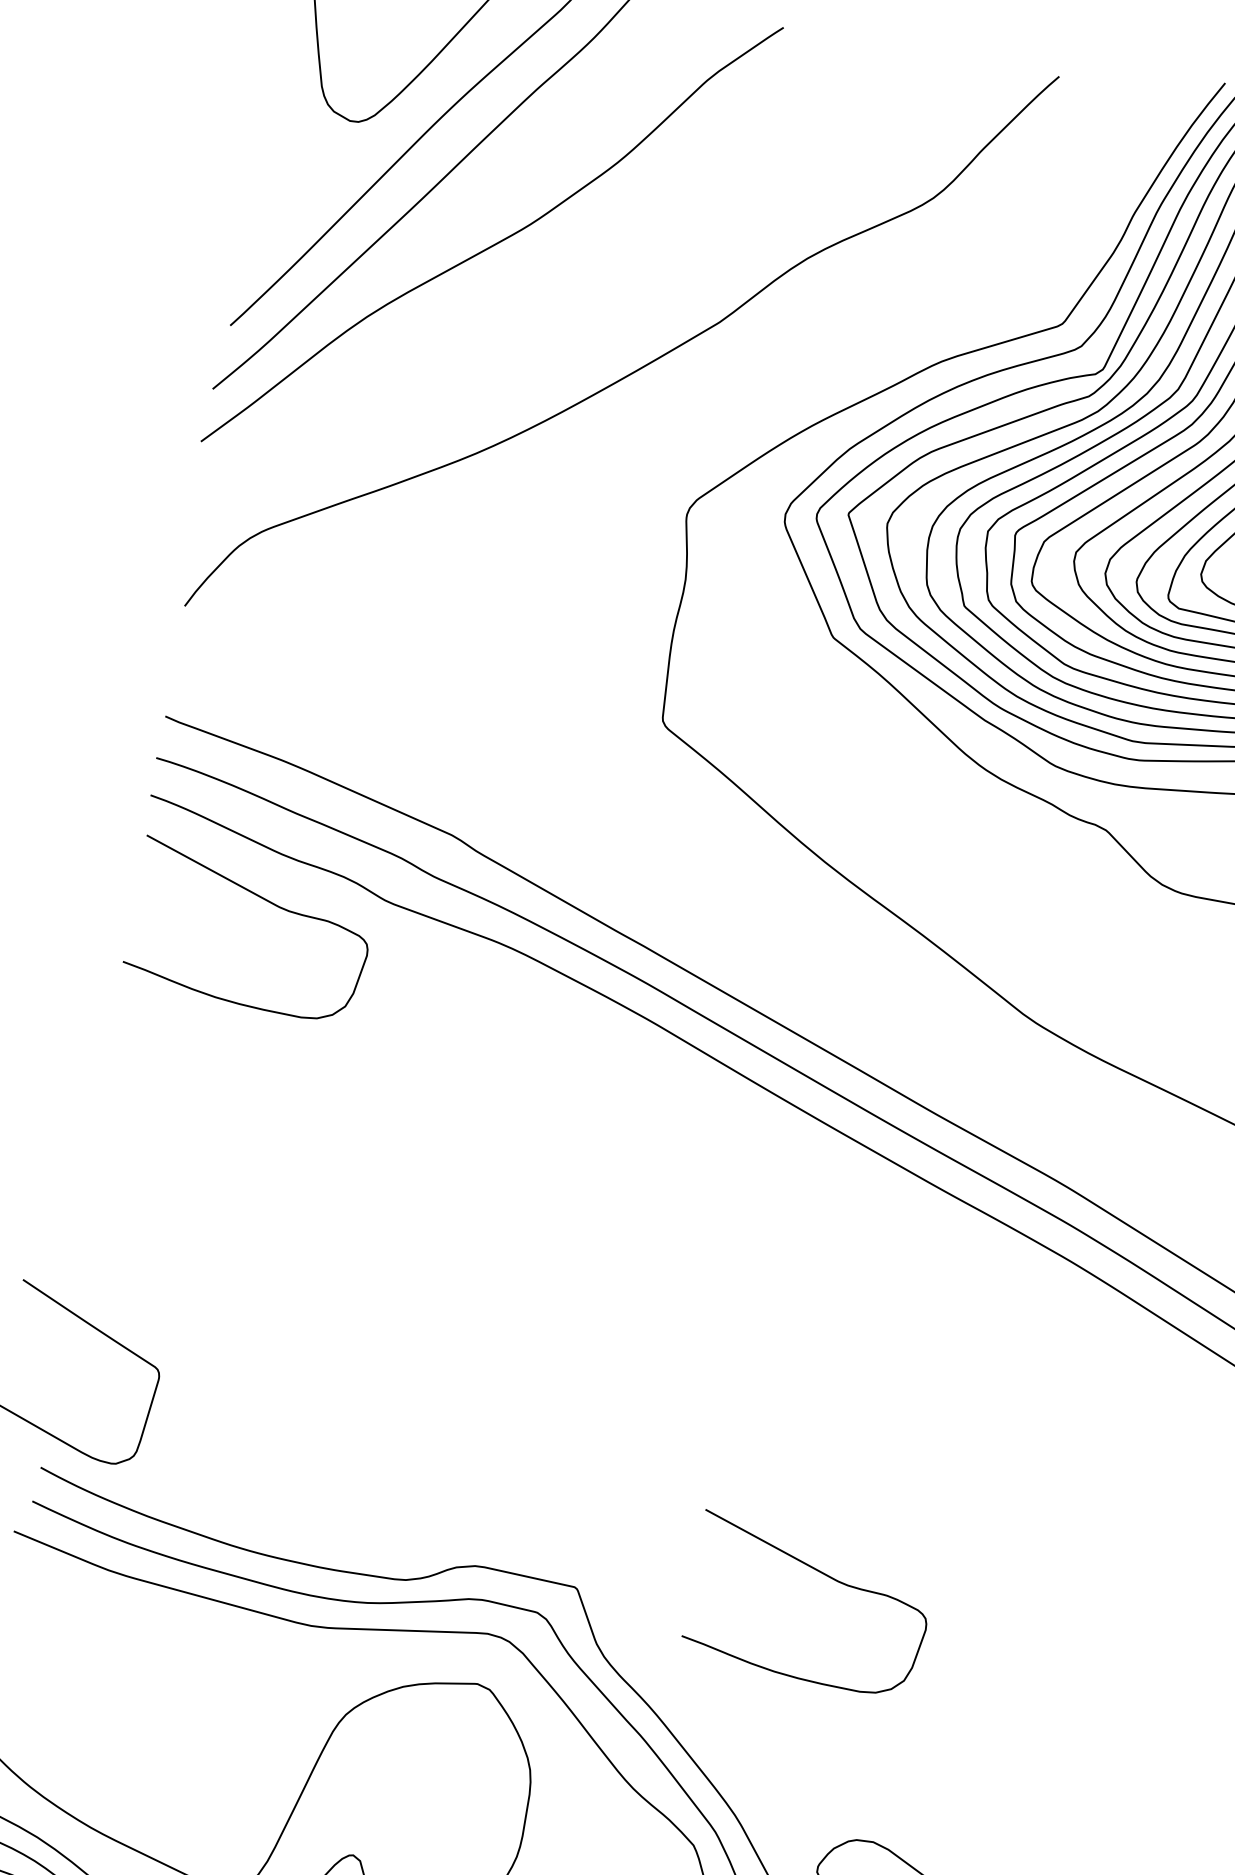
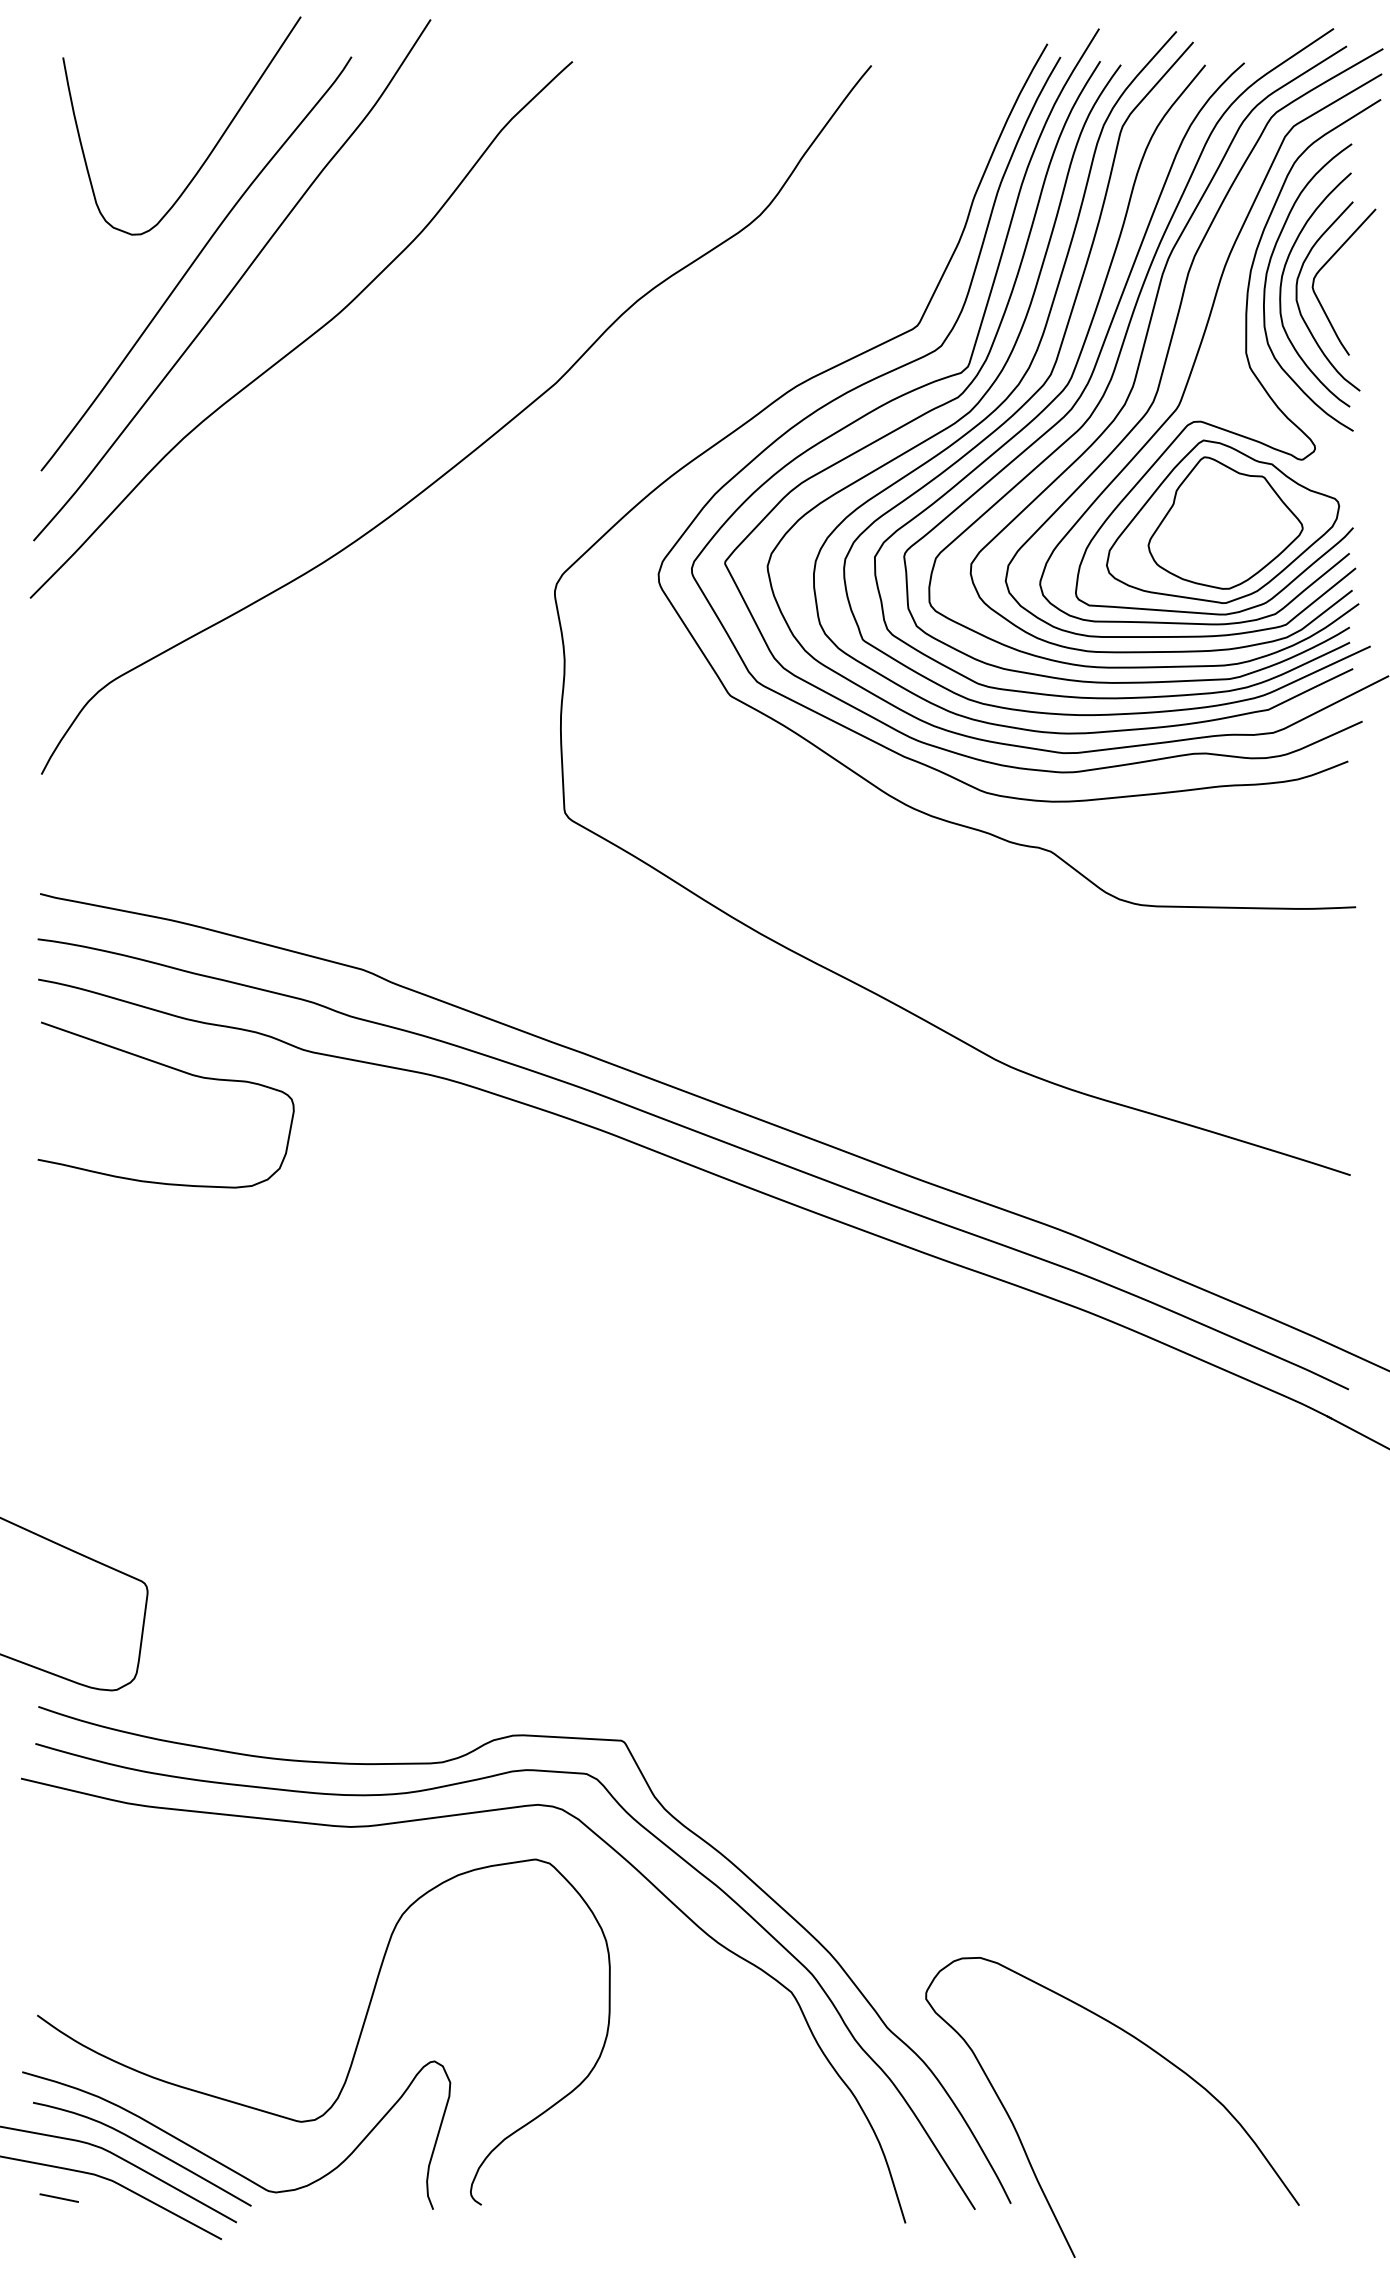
curve: (822, 1574) -> (880, 1684), removed

